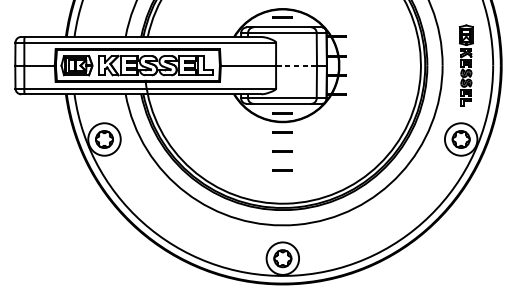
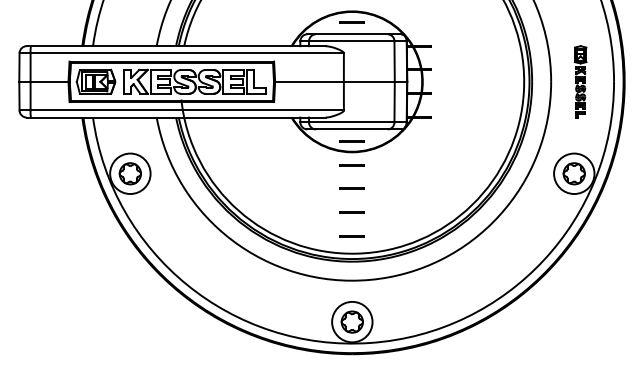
line: (295, 65) -> (368, 81), dashed -> solid
part: (466, 65) -> (580, 81), size x0.71
line: (282, 189) -> (351, 236), added

